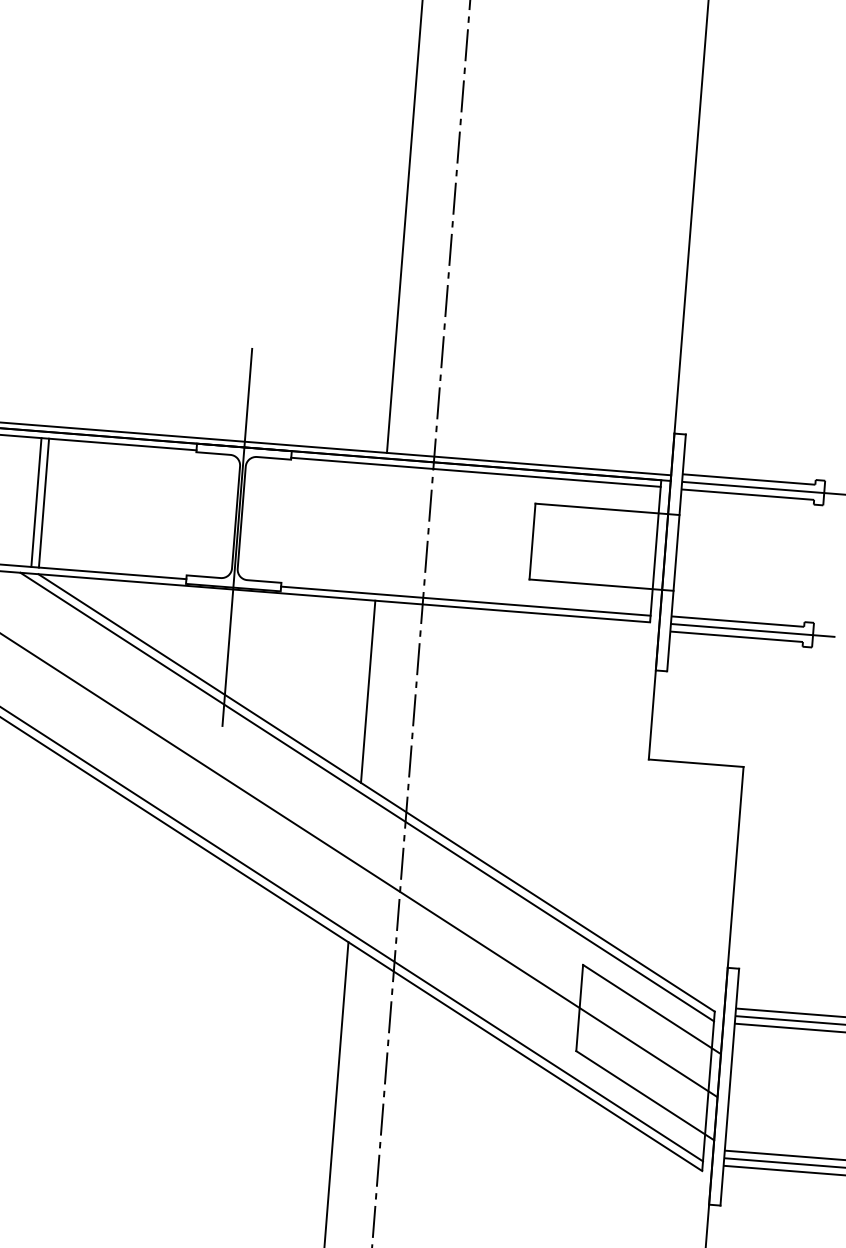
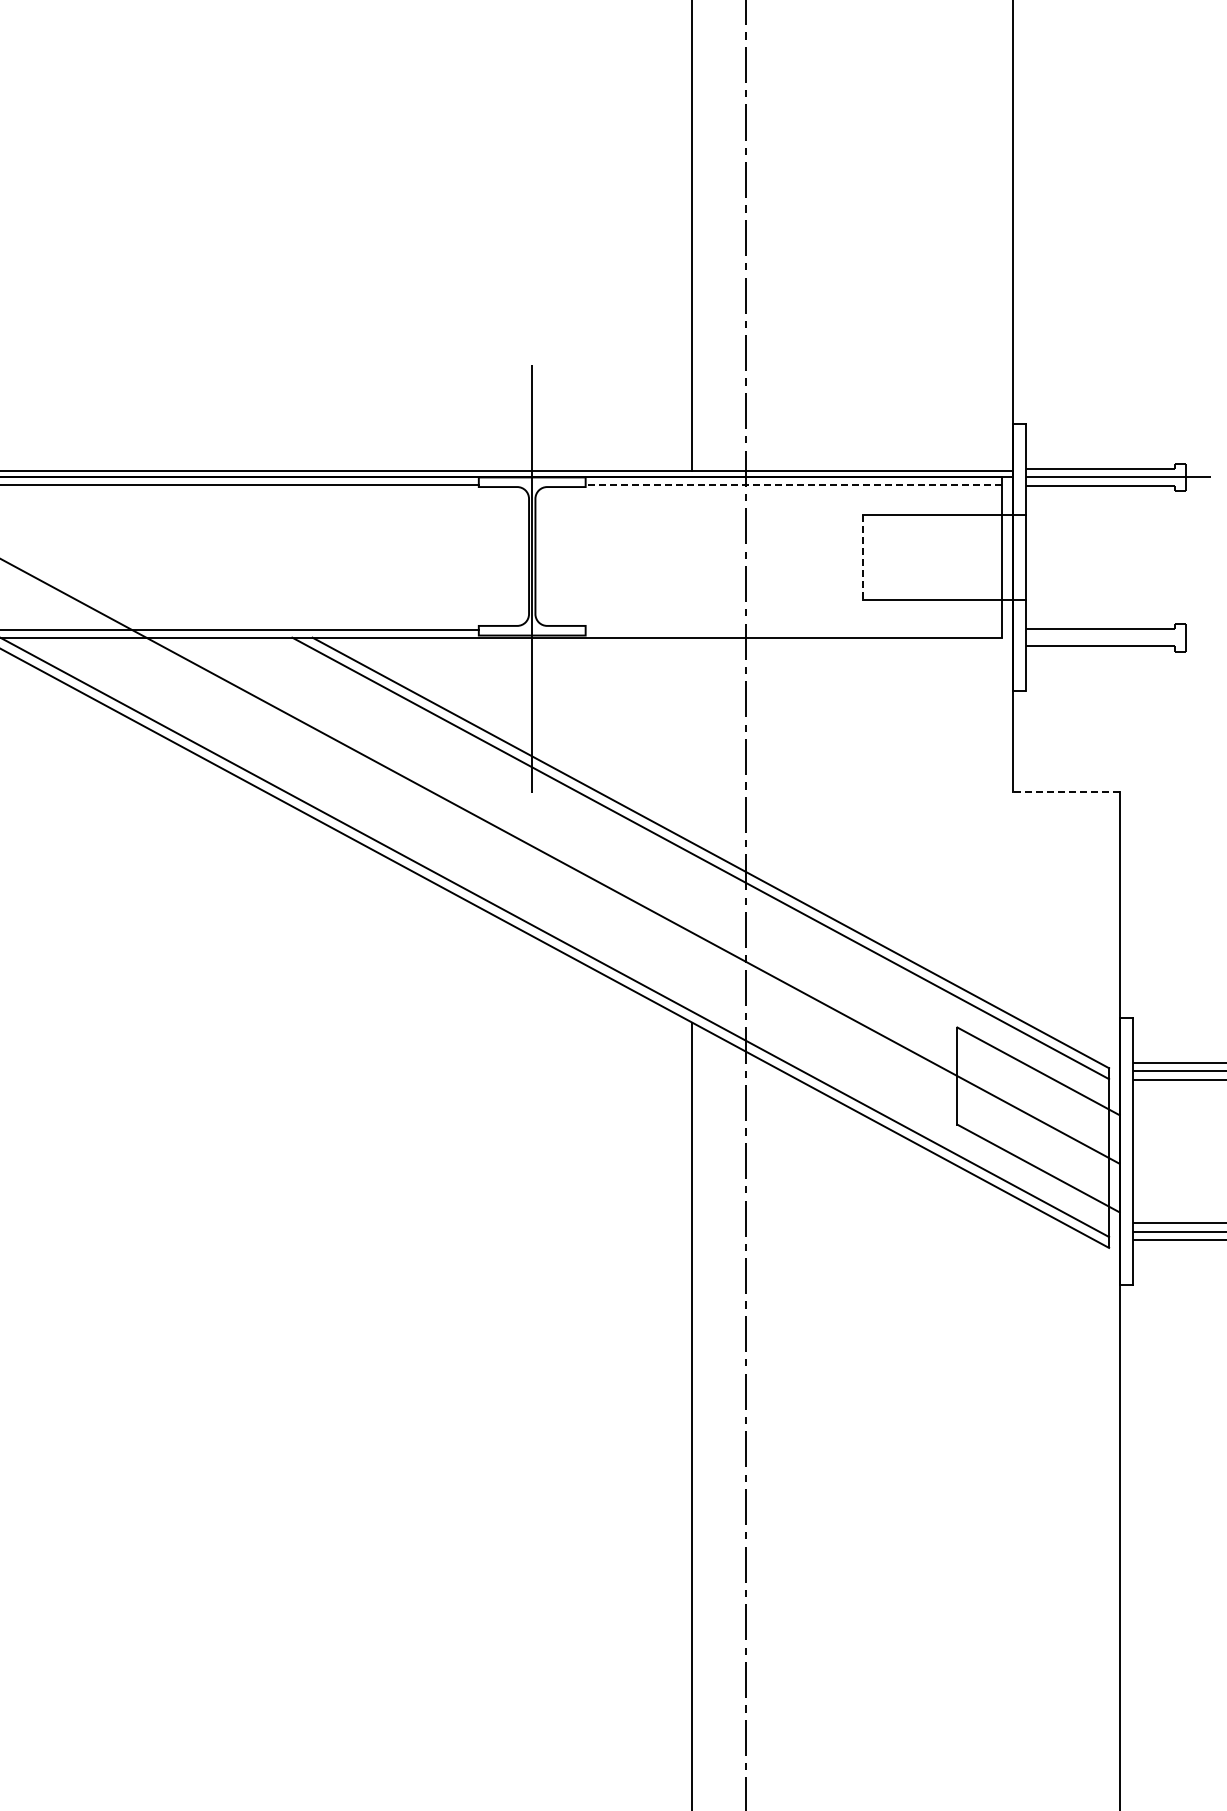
line: (475, 471) -> (793, 484), solid -> dashed
line: (36, 502) -> (304, 557), removed
line: (43, 503) -> (312, 557), removed
line: (532, 541) -> (863, 557), solid -> dashed
line: (465, 601) -> (793, 630), removed
line: (753, 630) -> (1118, 637), removed
line: (368, 691) -> (692, 740), removed
line: (695, 763) -> (1065, 791), solid -> dashed

